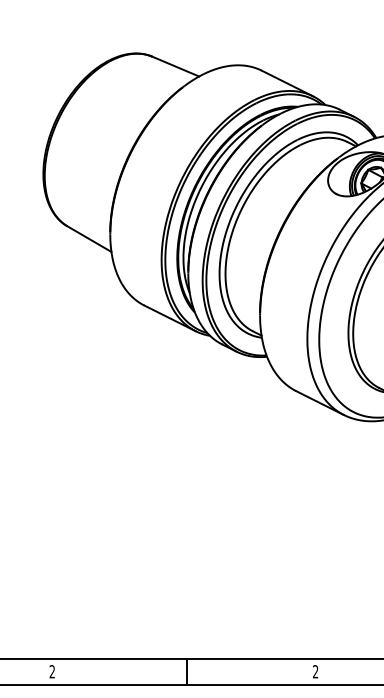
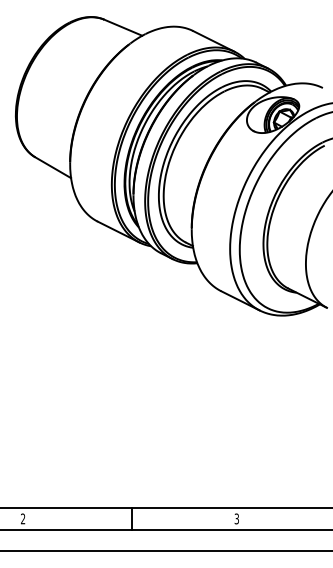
text: (315, 672) -> (236, 519), 2 -> 3

